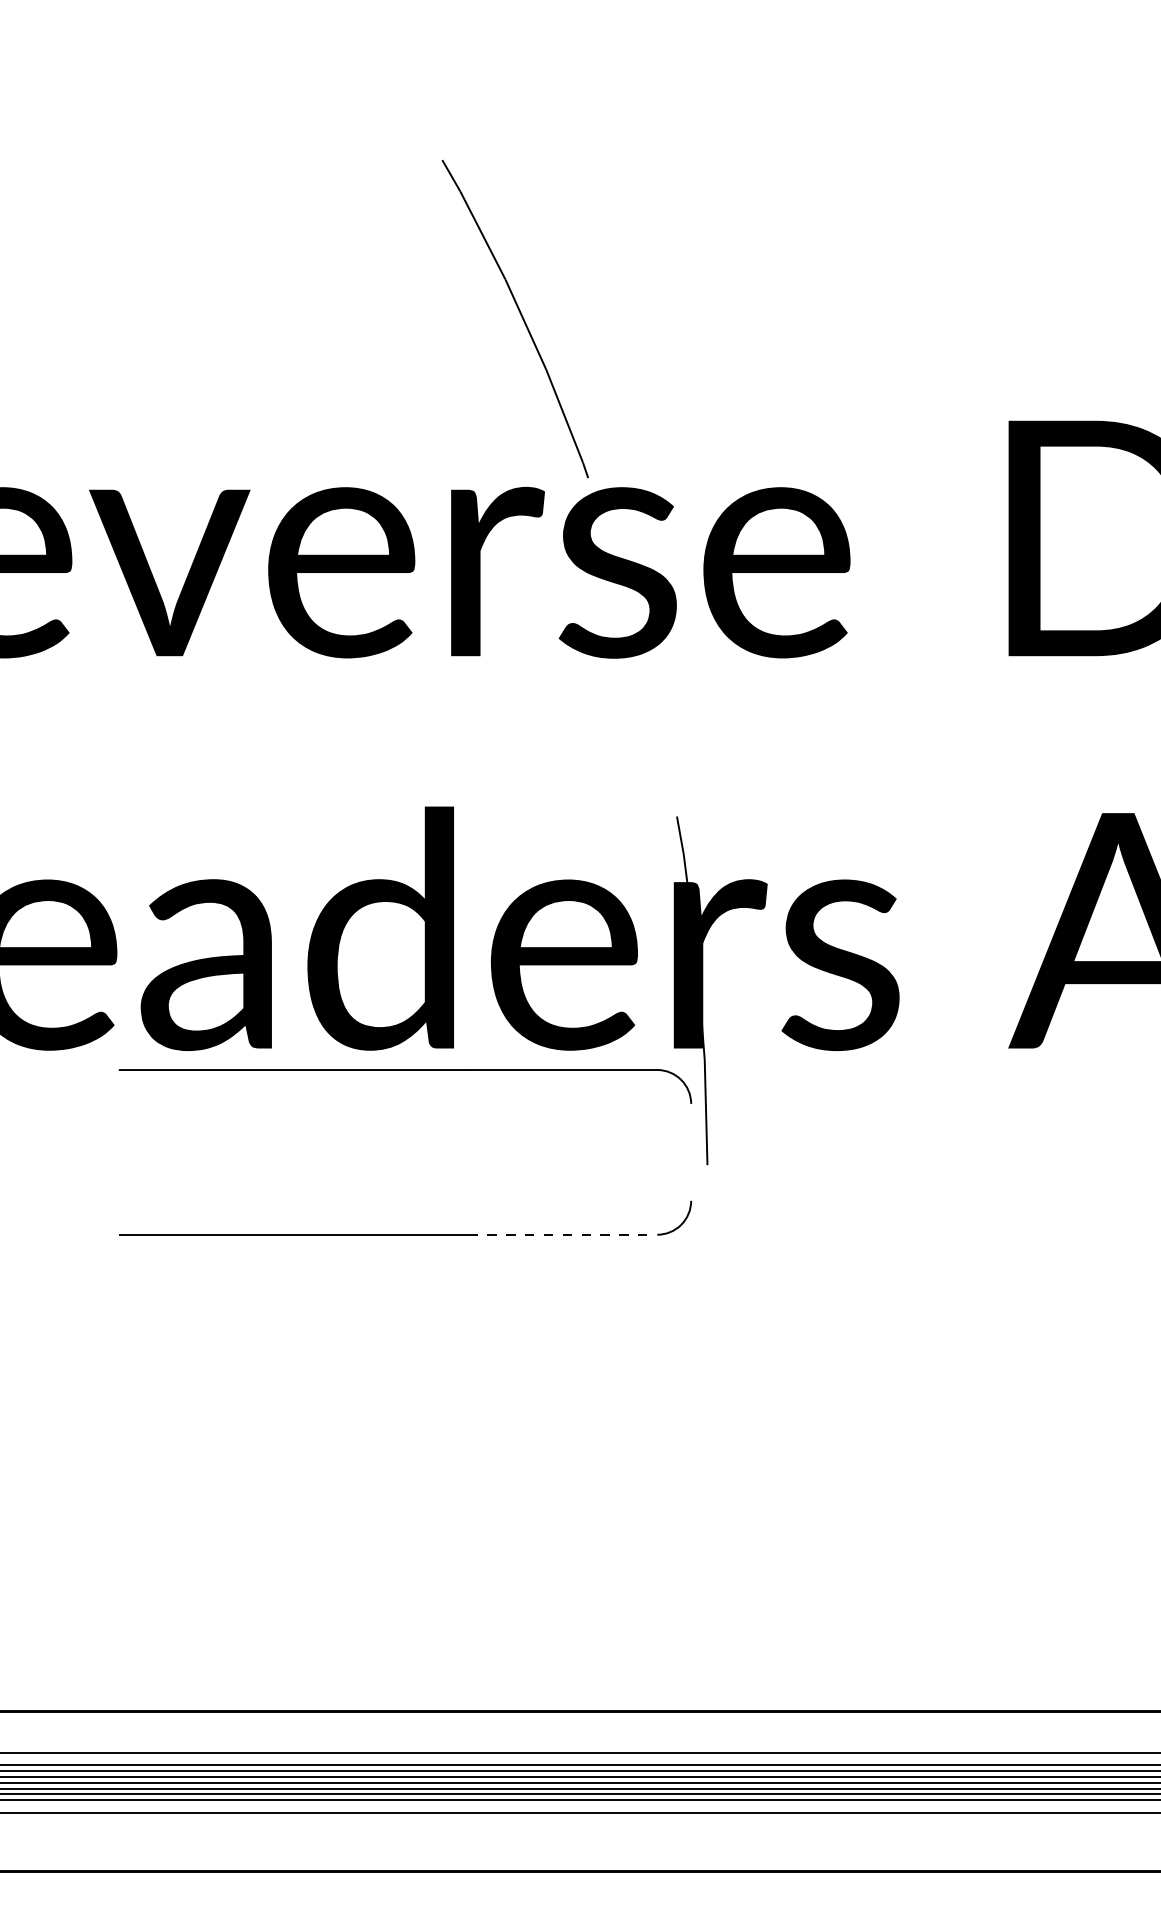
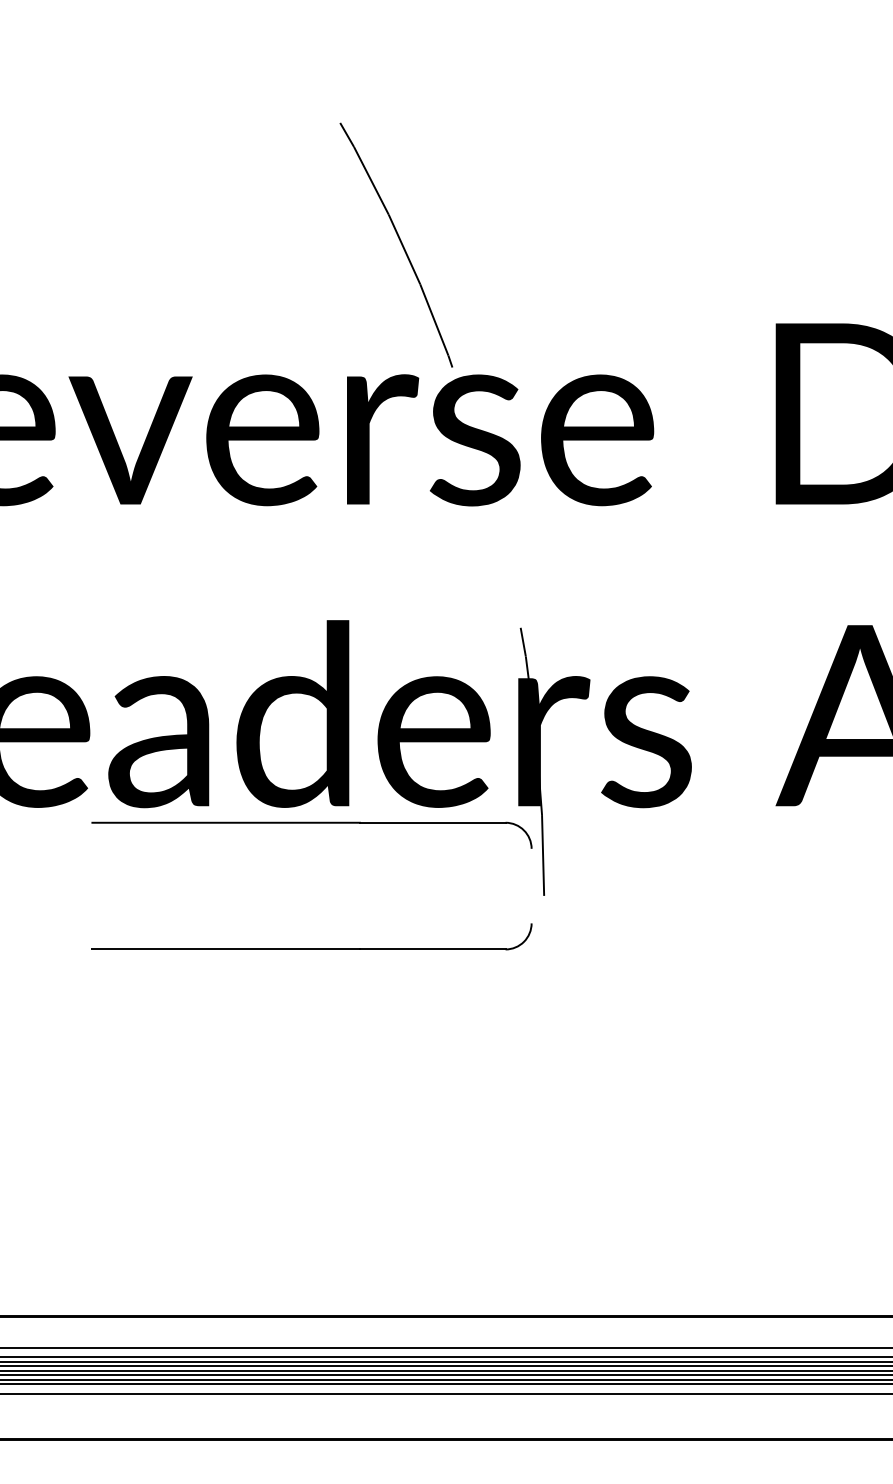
line: (563, 1234) -> (433, 949), dashed -> solid

